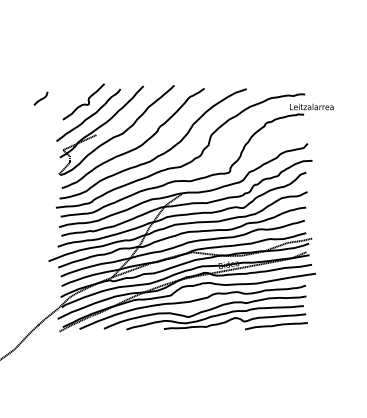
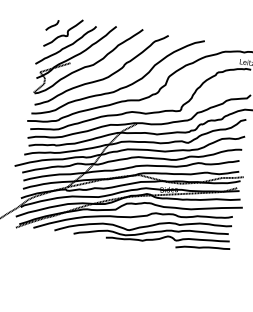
curve: (40, 98) -> (52, 25), moved

